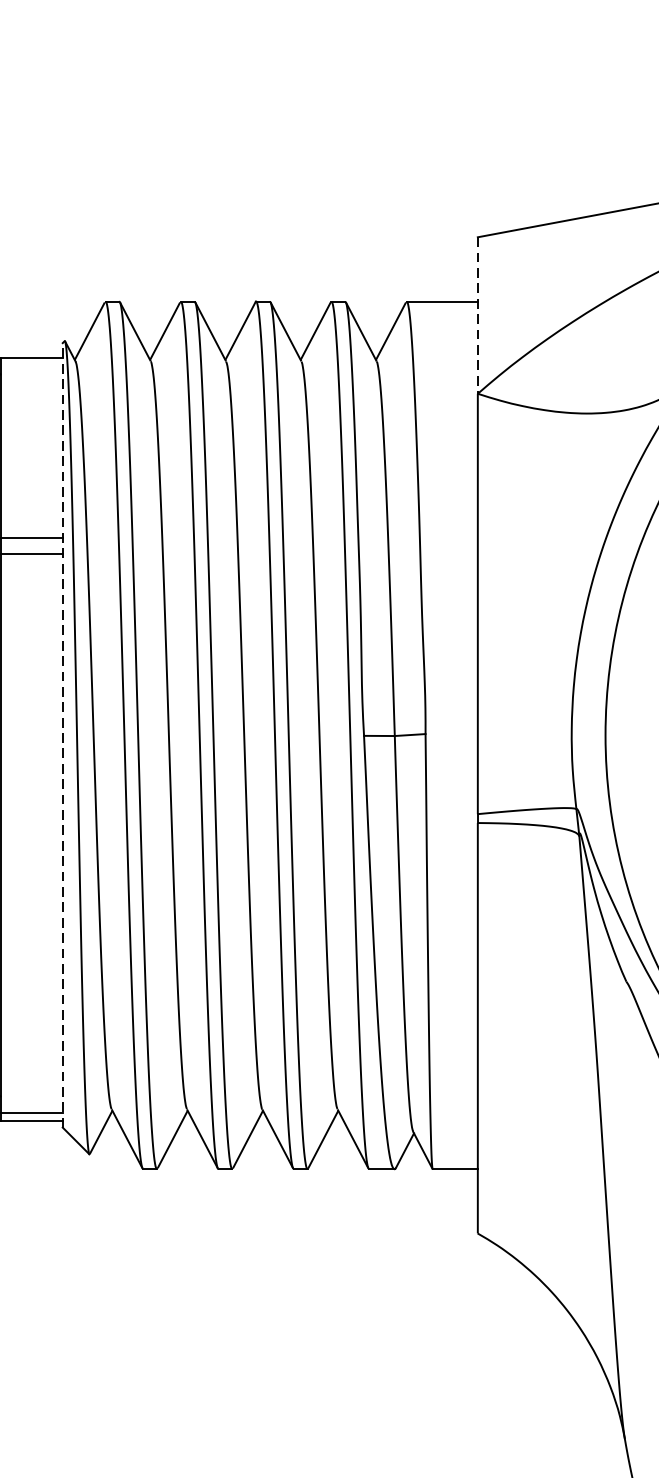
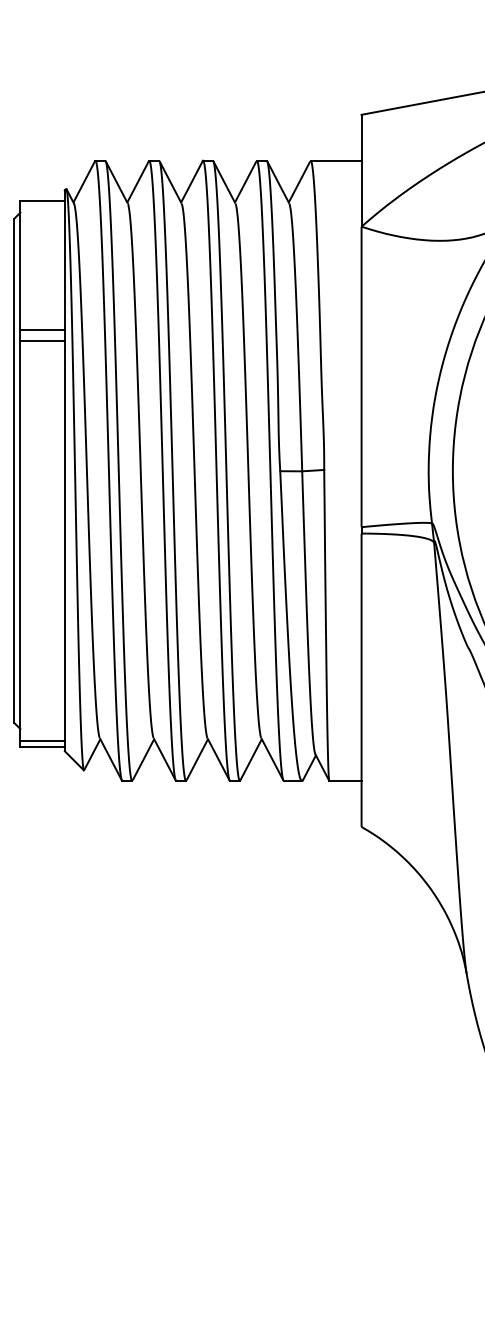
line: (477, 315) -> (361, 170), dashed -> solid
line: (62, 734) -> (64, 470), dashed -> solid

